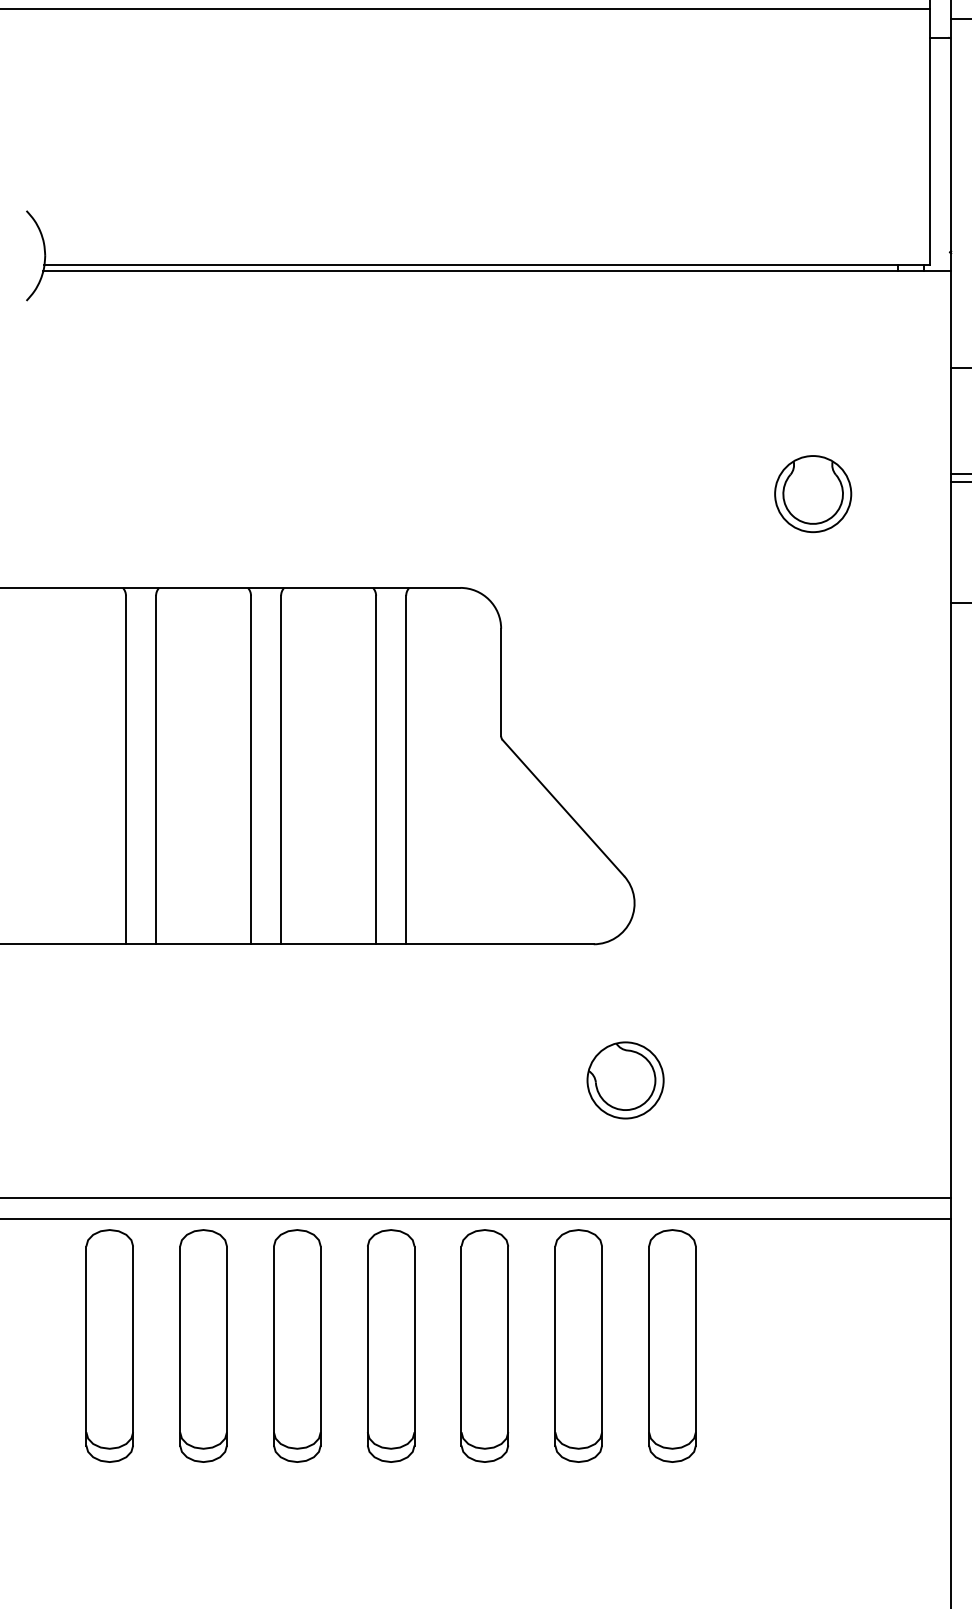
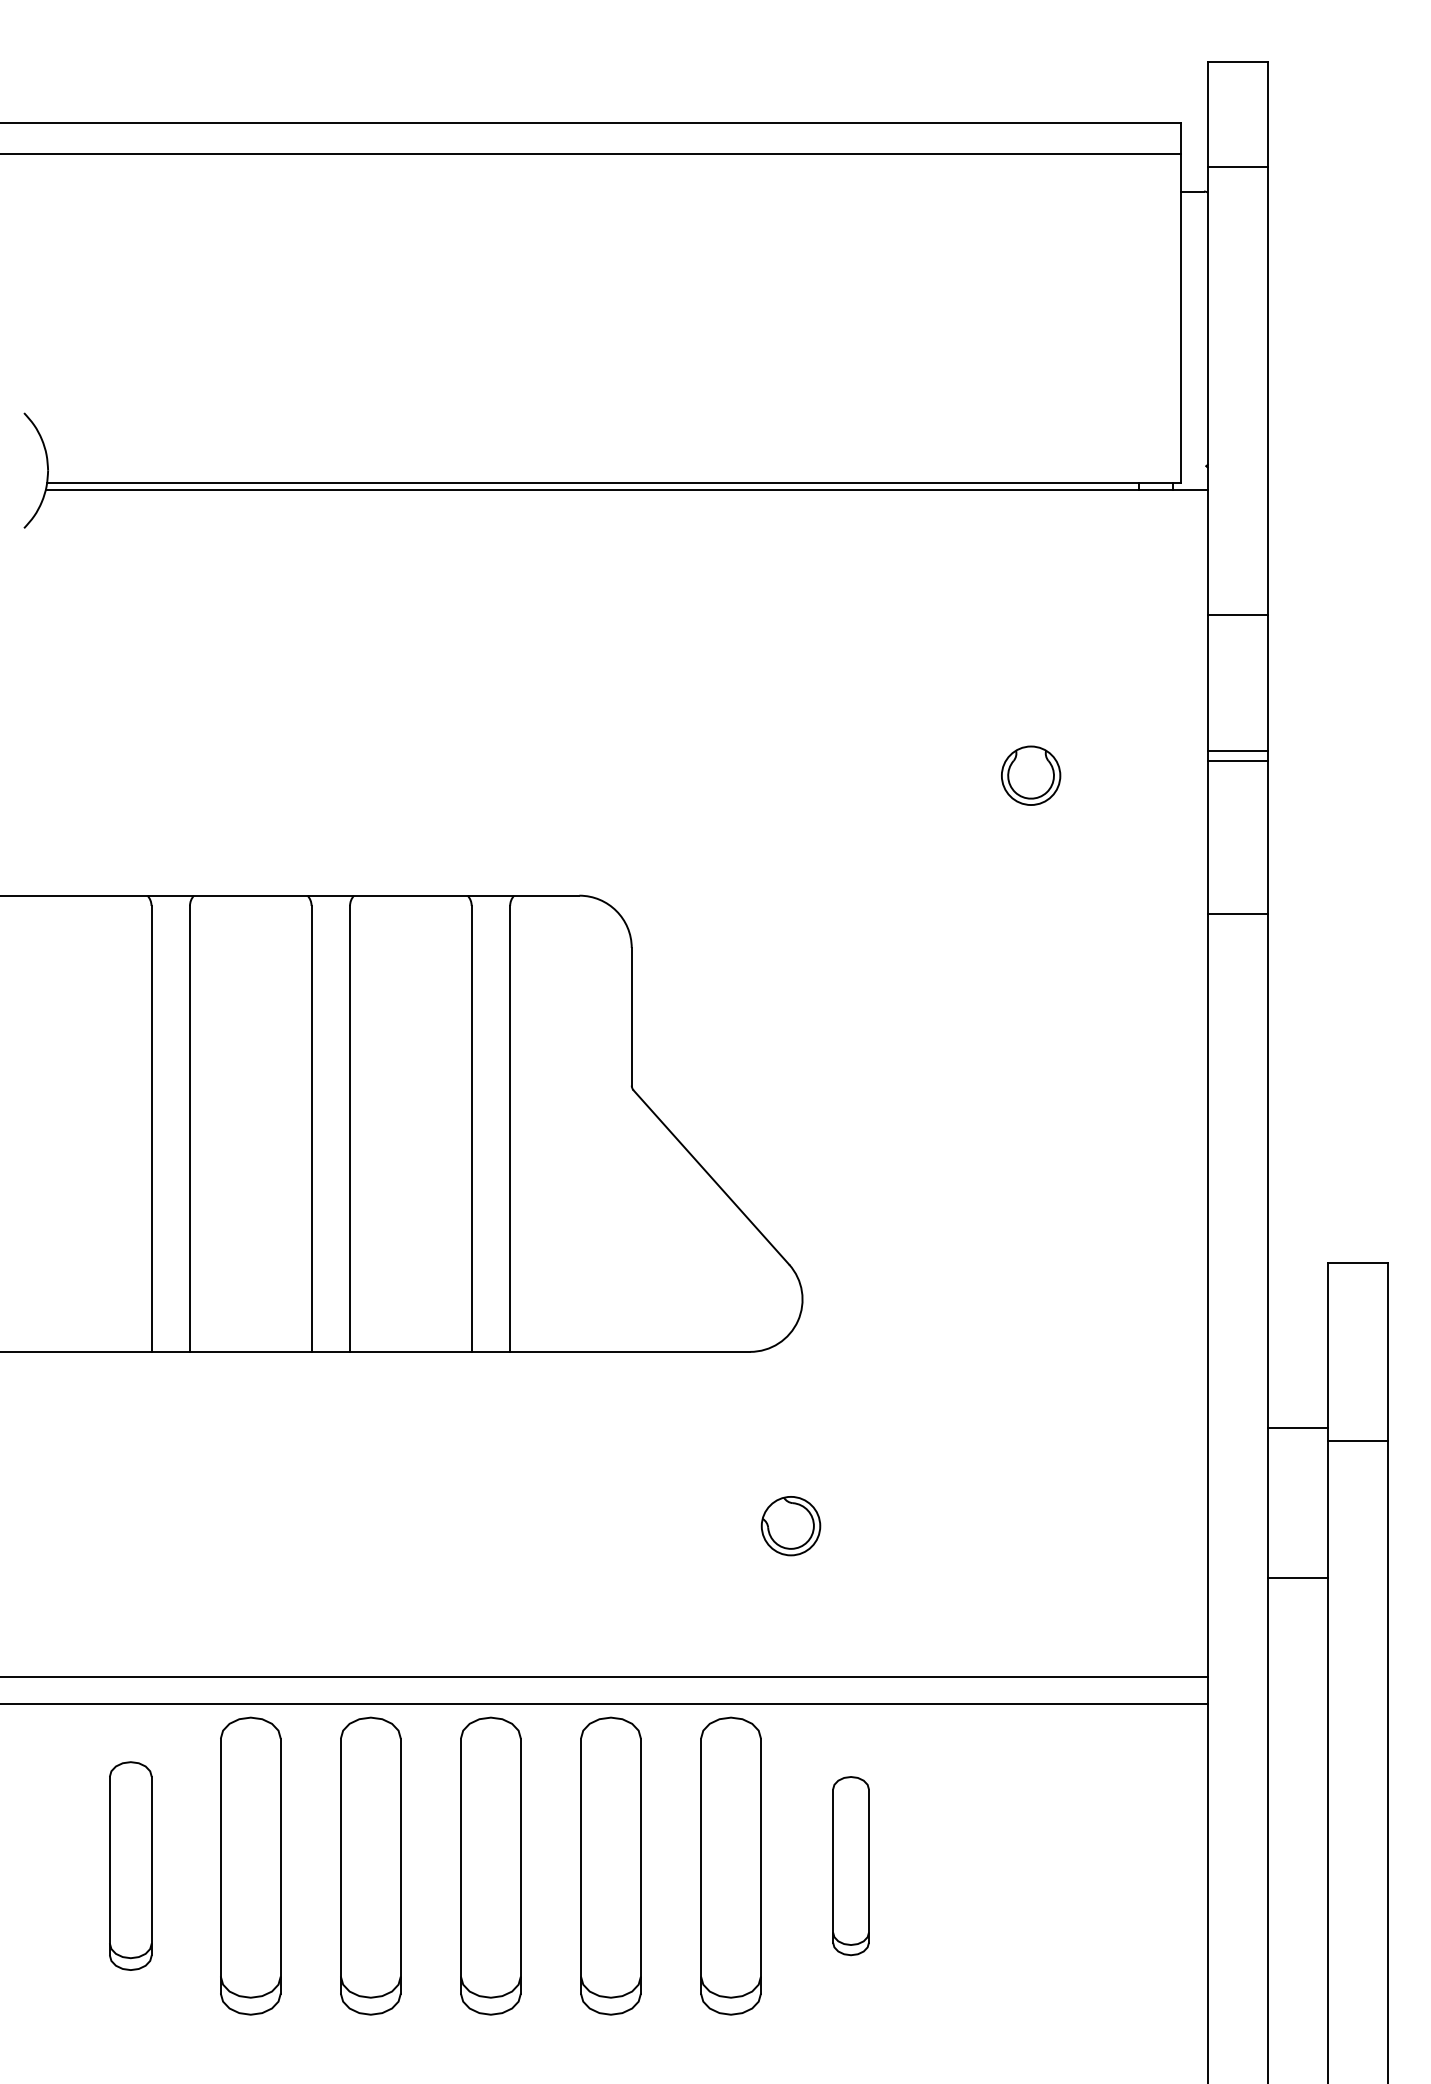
part: (812, 494) -> (1030, 775), size x0.6
part: (625, 1079) -> (790, 1525), size x0.6
part: (109, 1345) -> (130, 1865), size x0.7
part: (672, 1345) -> (850, 1865), size x0.6

